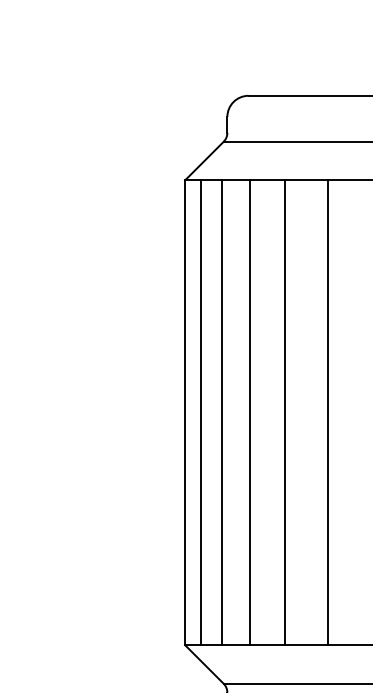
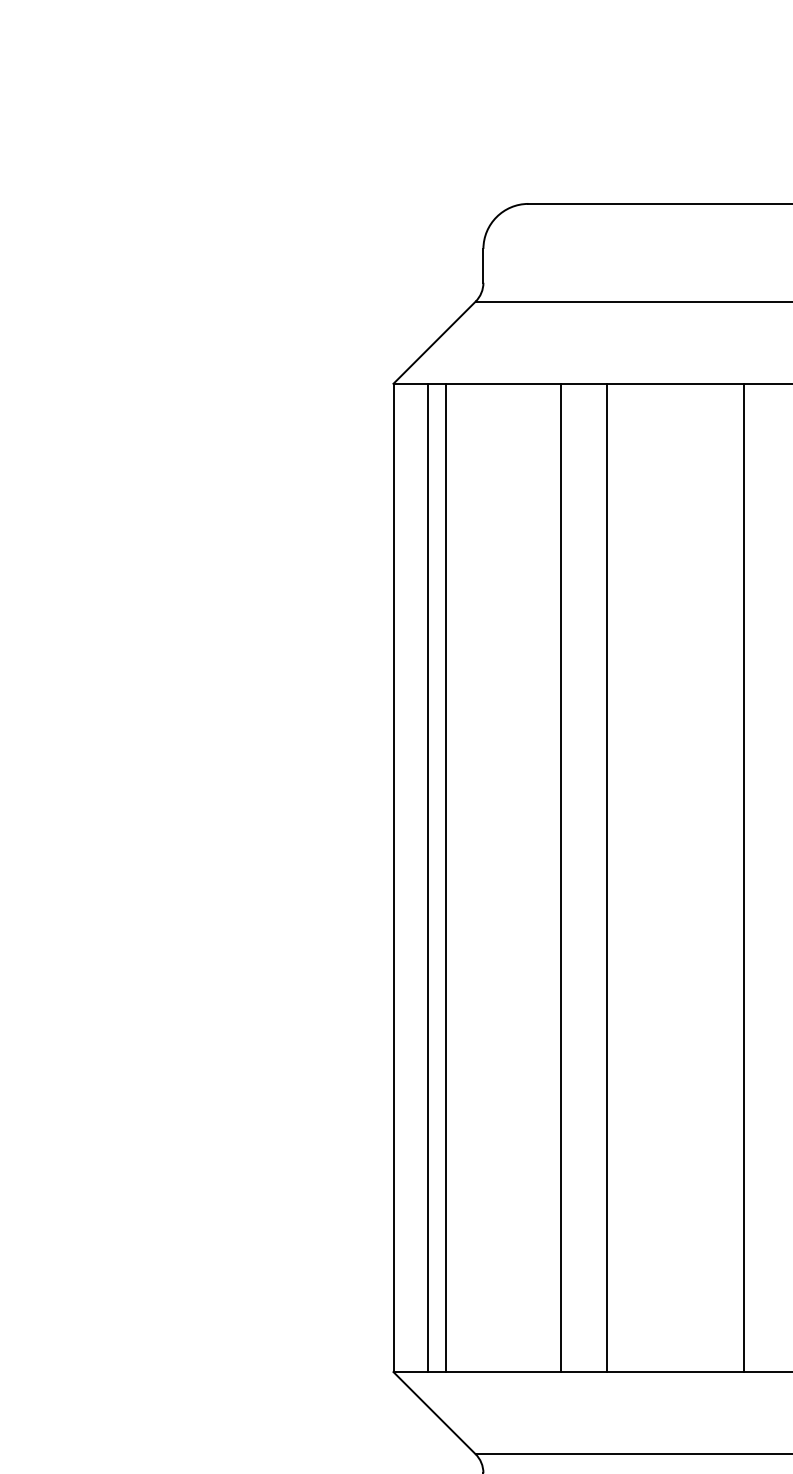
line: (221, 412) -> (445, 877), moved
line: (249, 412) -> (560, 877), moved
line: (327, 412) -> (743, 877), moved

